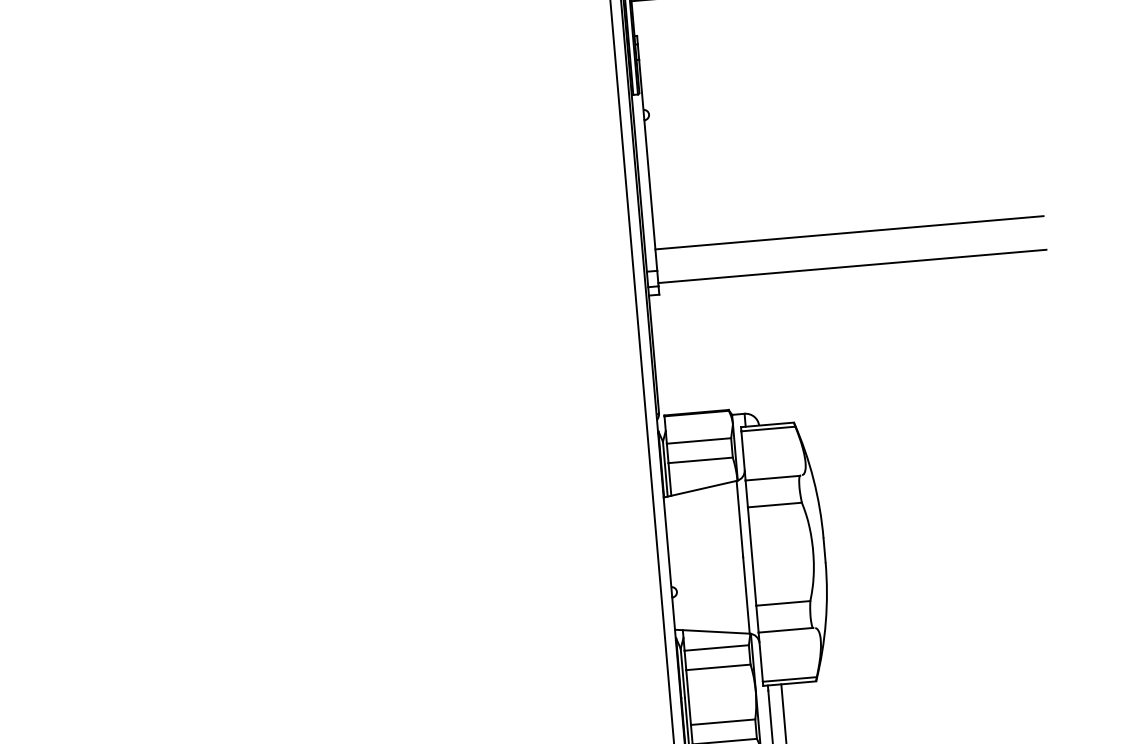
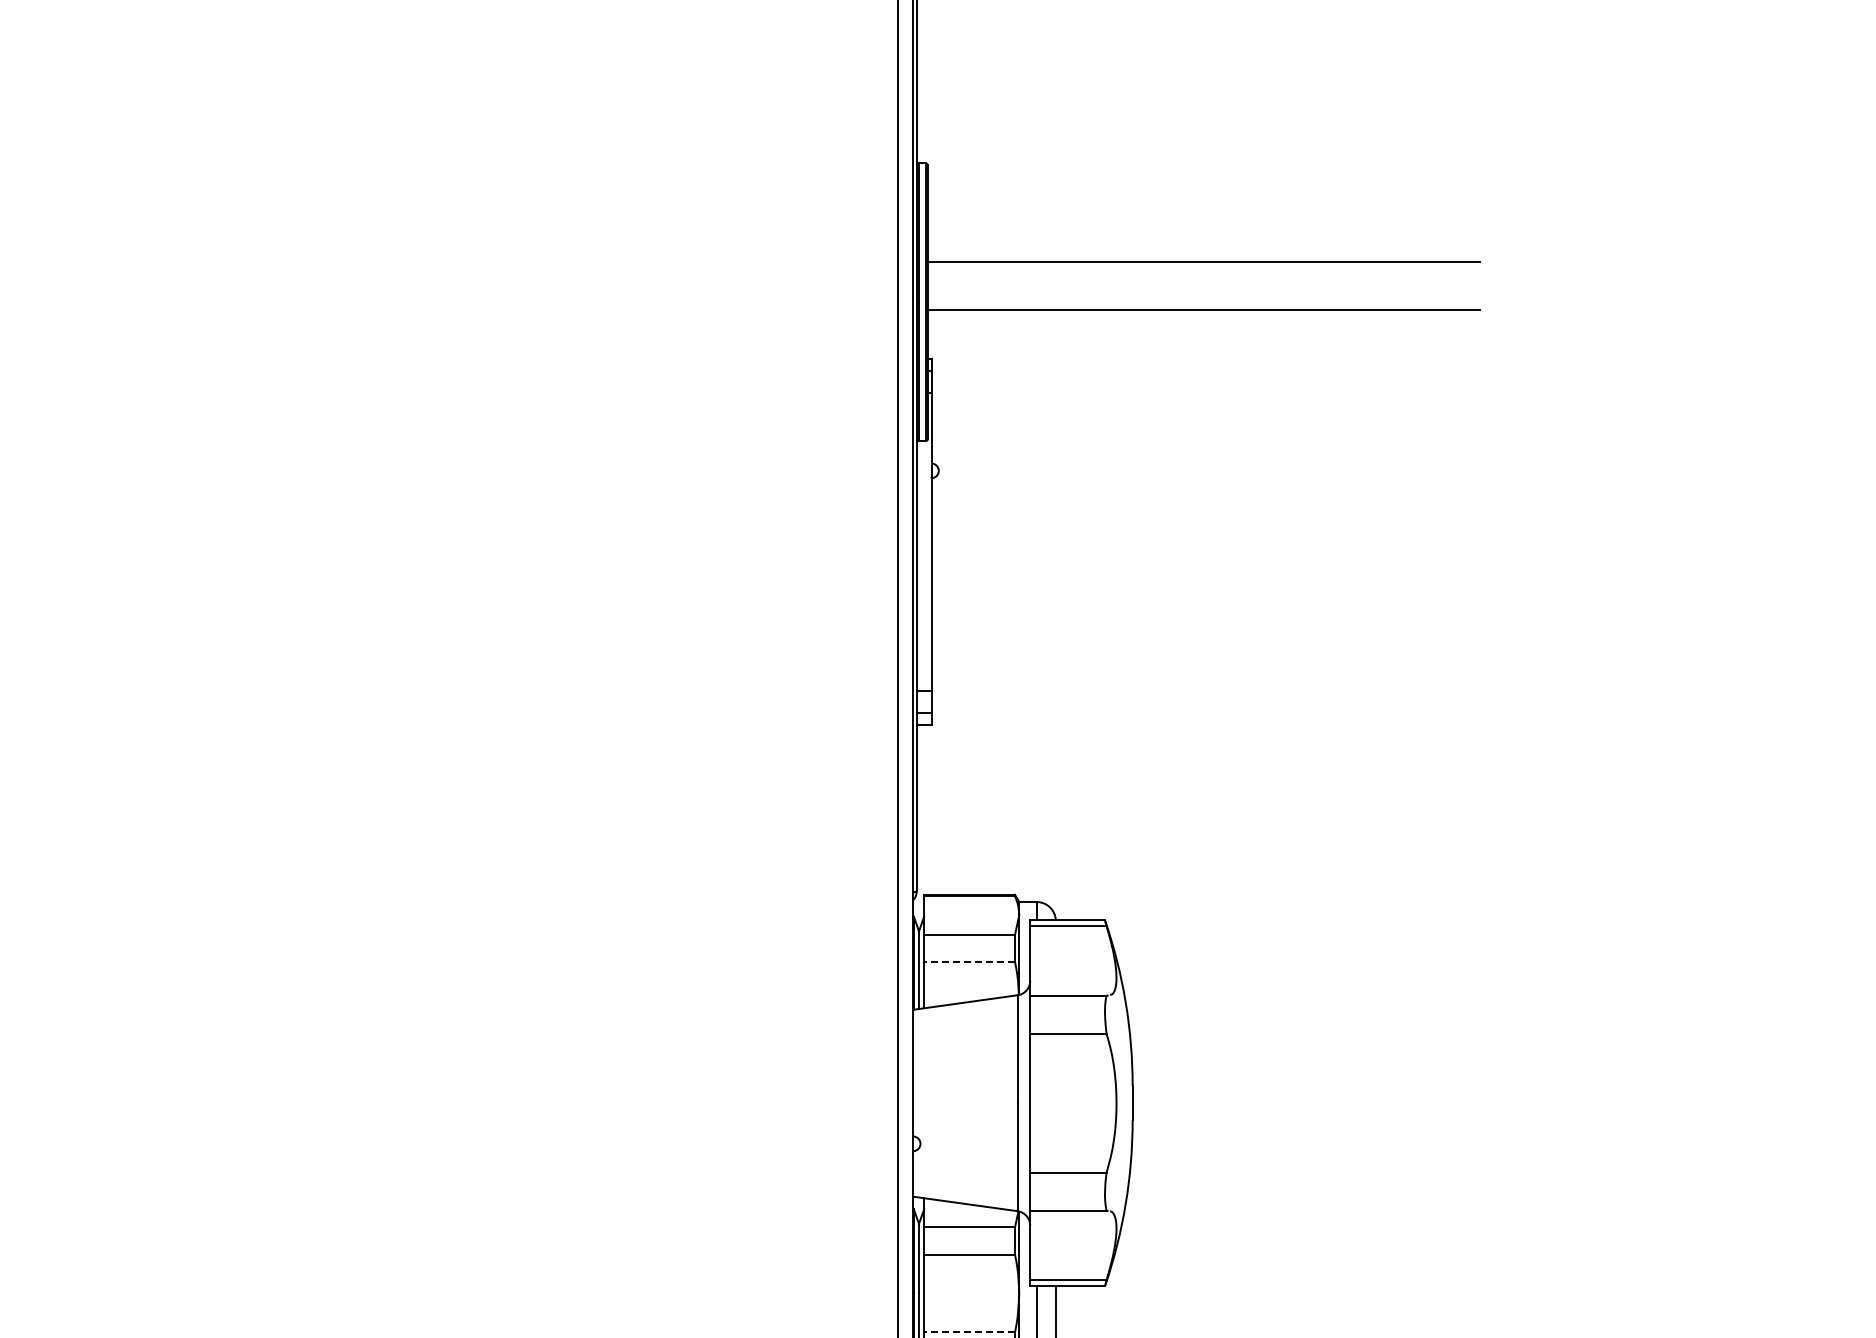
line: (849, 232) -> (1205, 660), removed
line: (852, 266) -> (1205, 708), removed
line: (700, 460) -> (969, 962), solid -> dashed
line: (723, 722) -> (969, 1332), solid -> dashed

